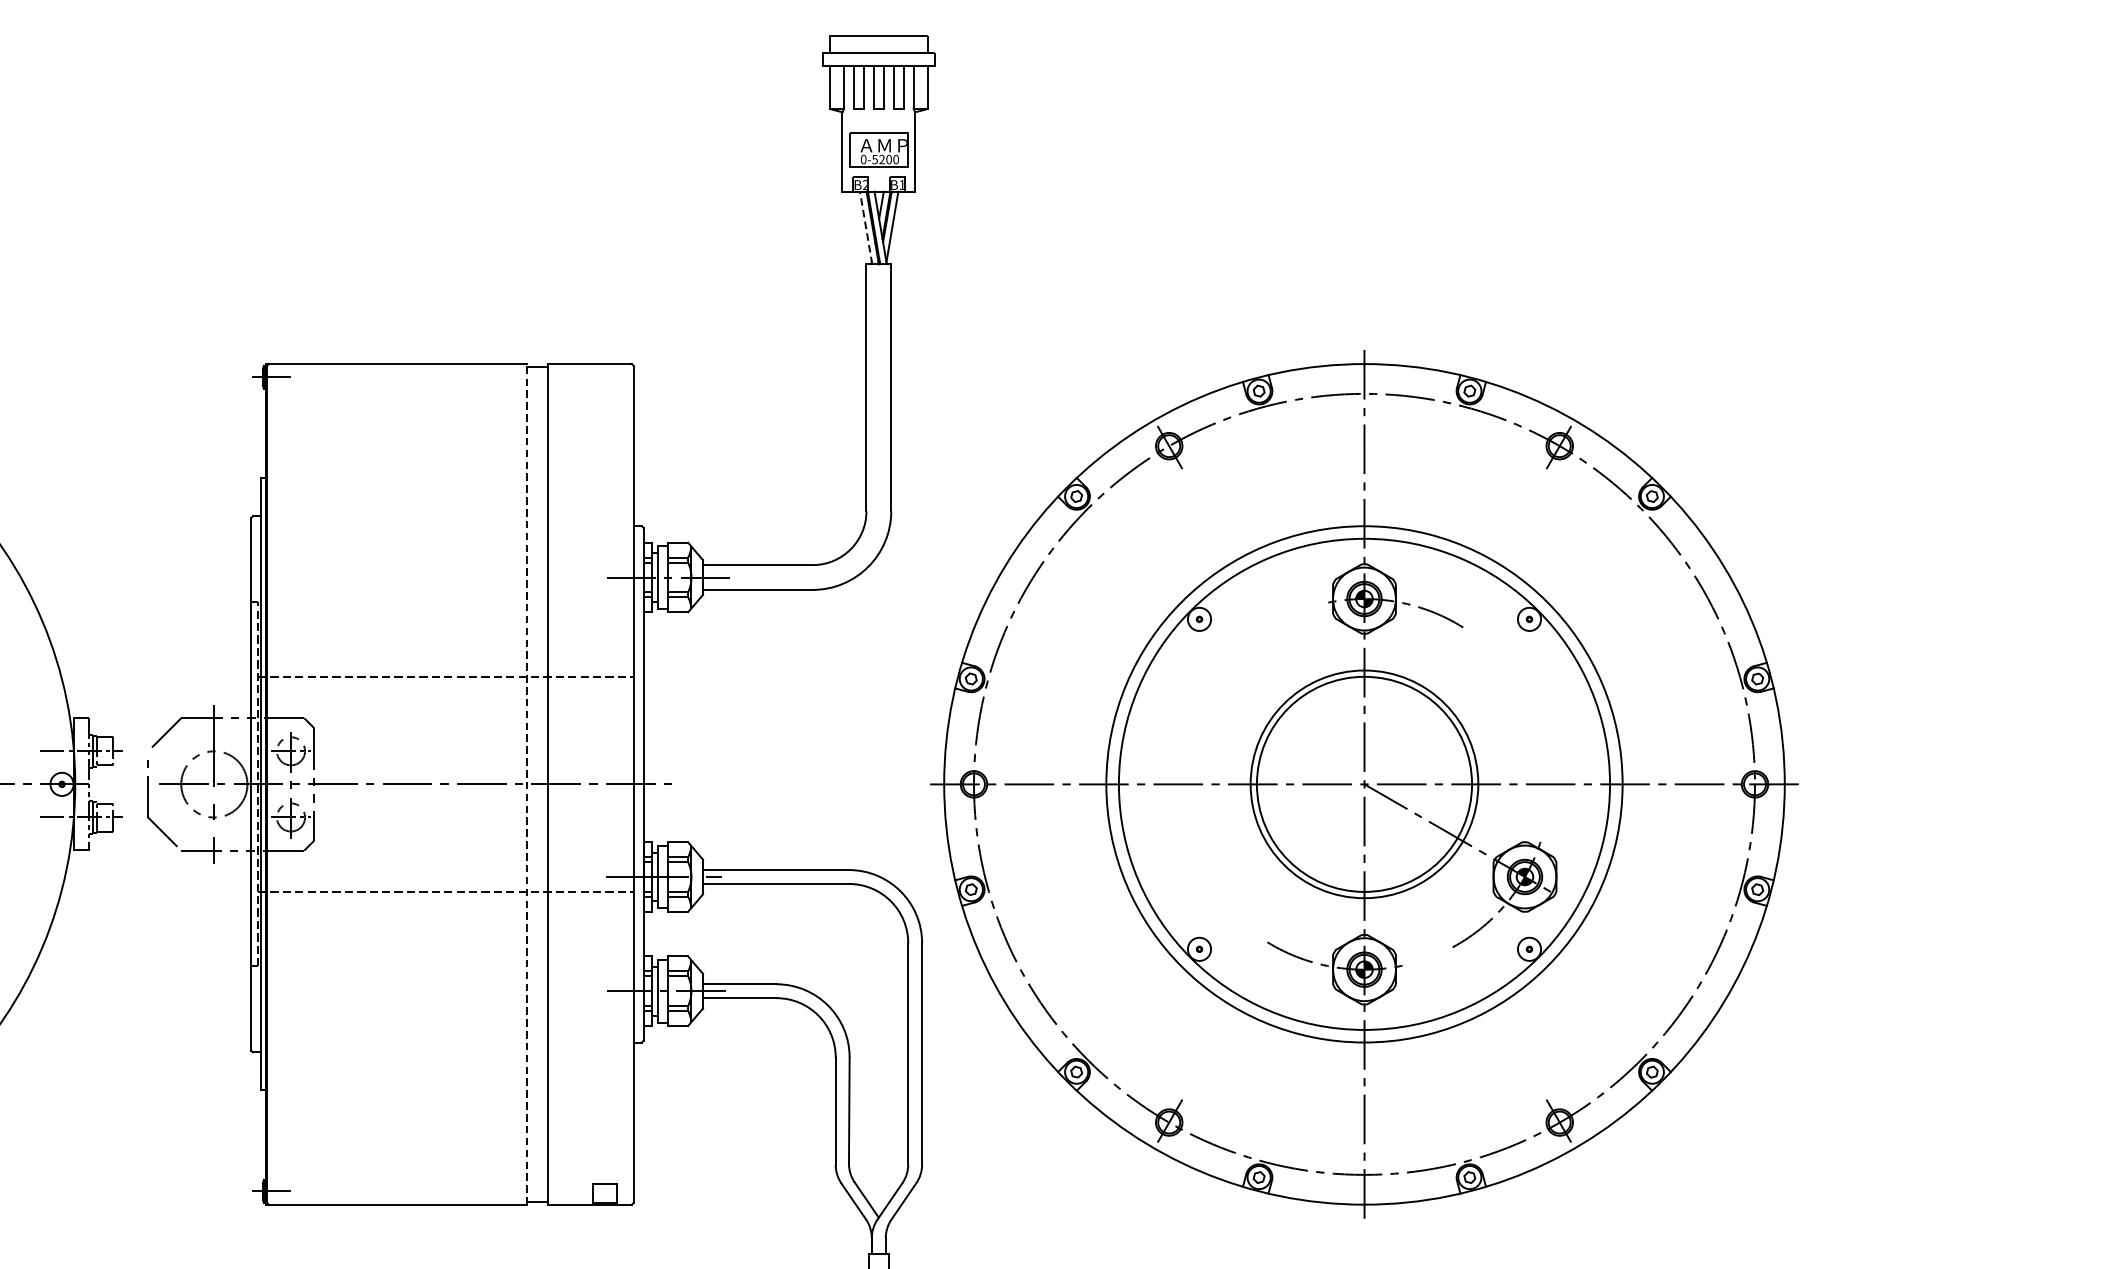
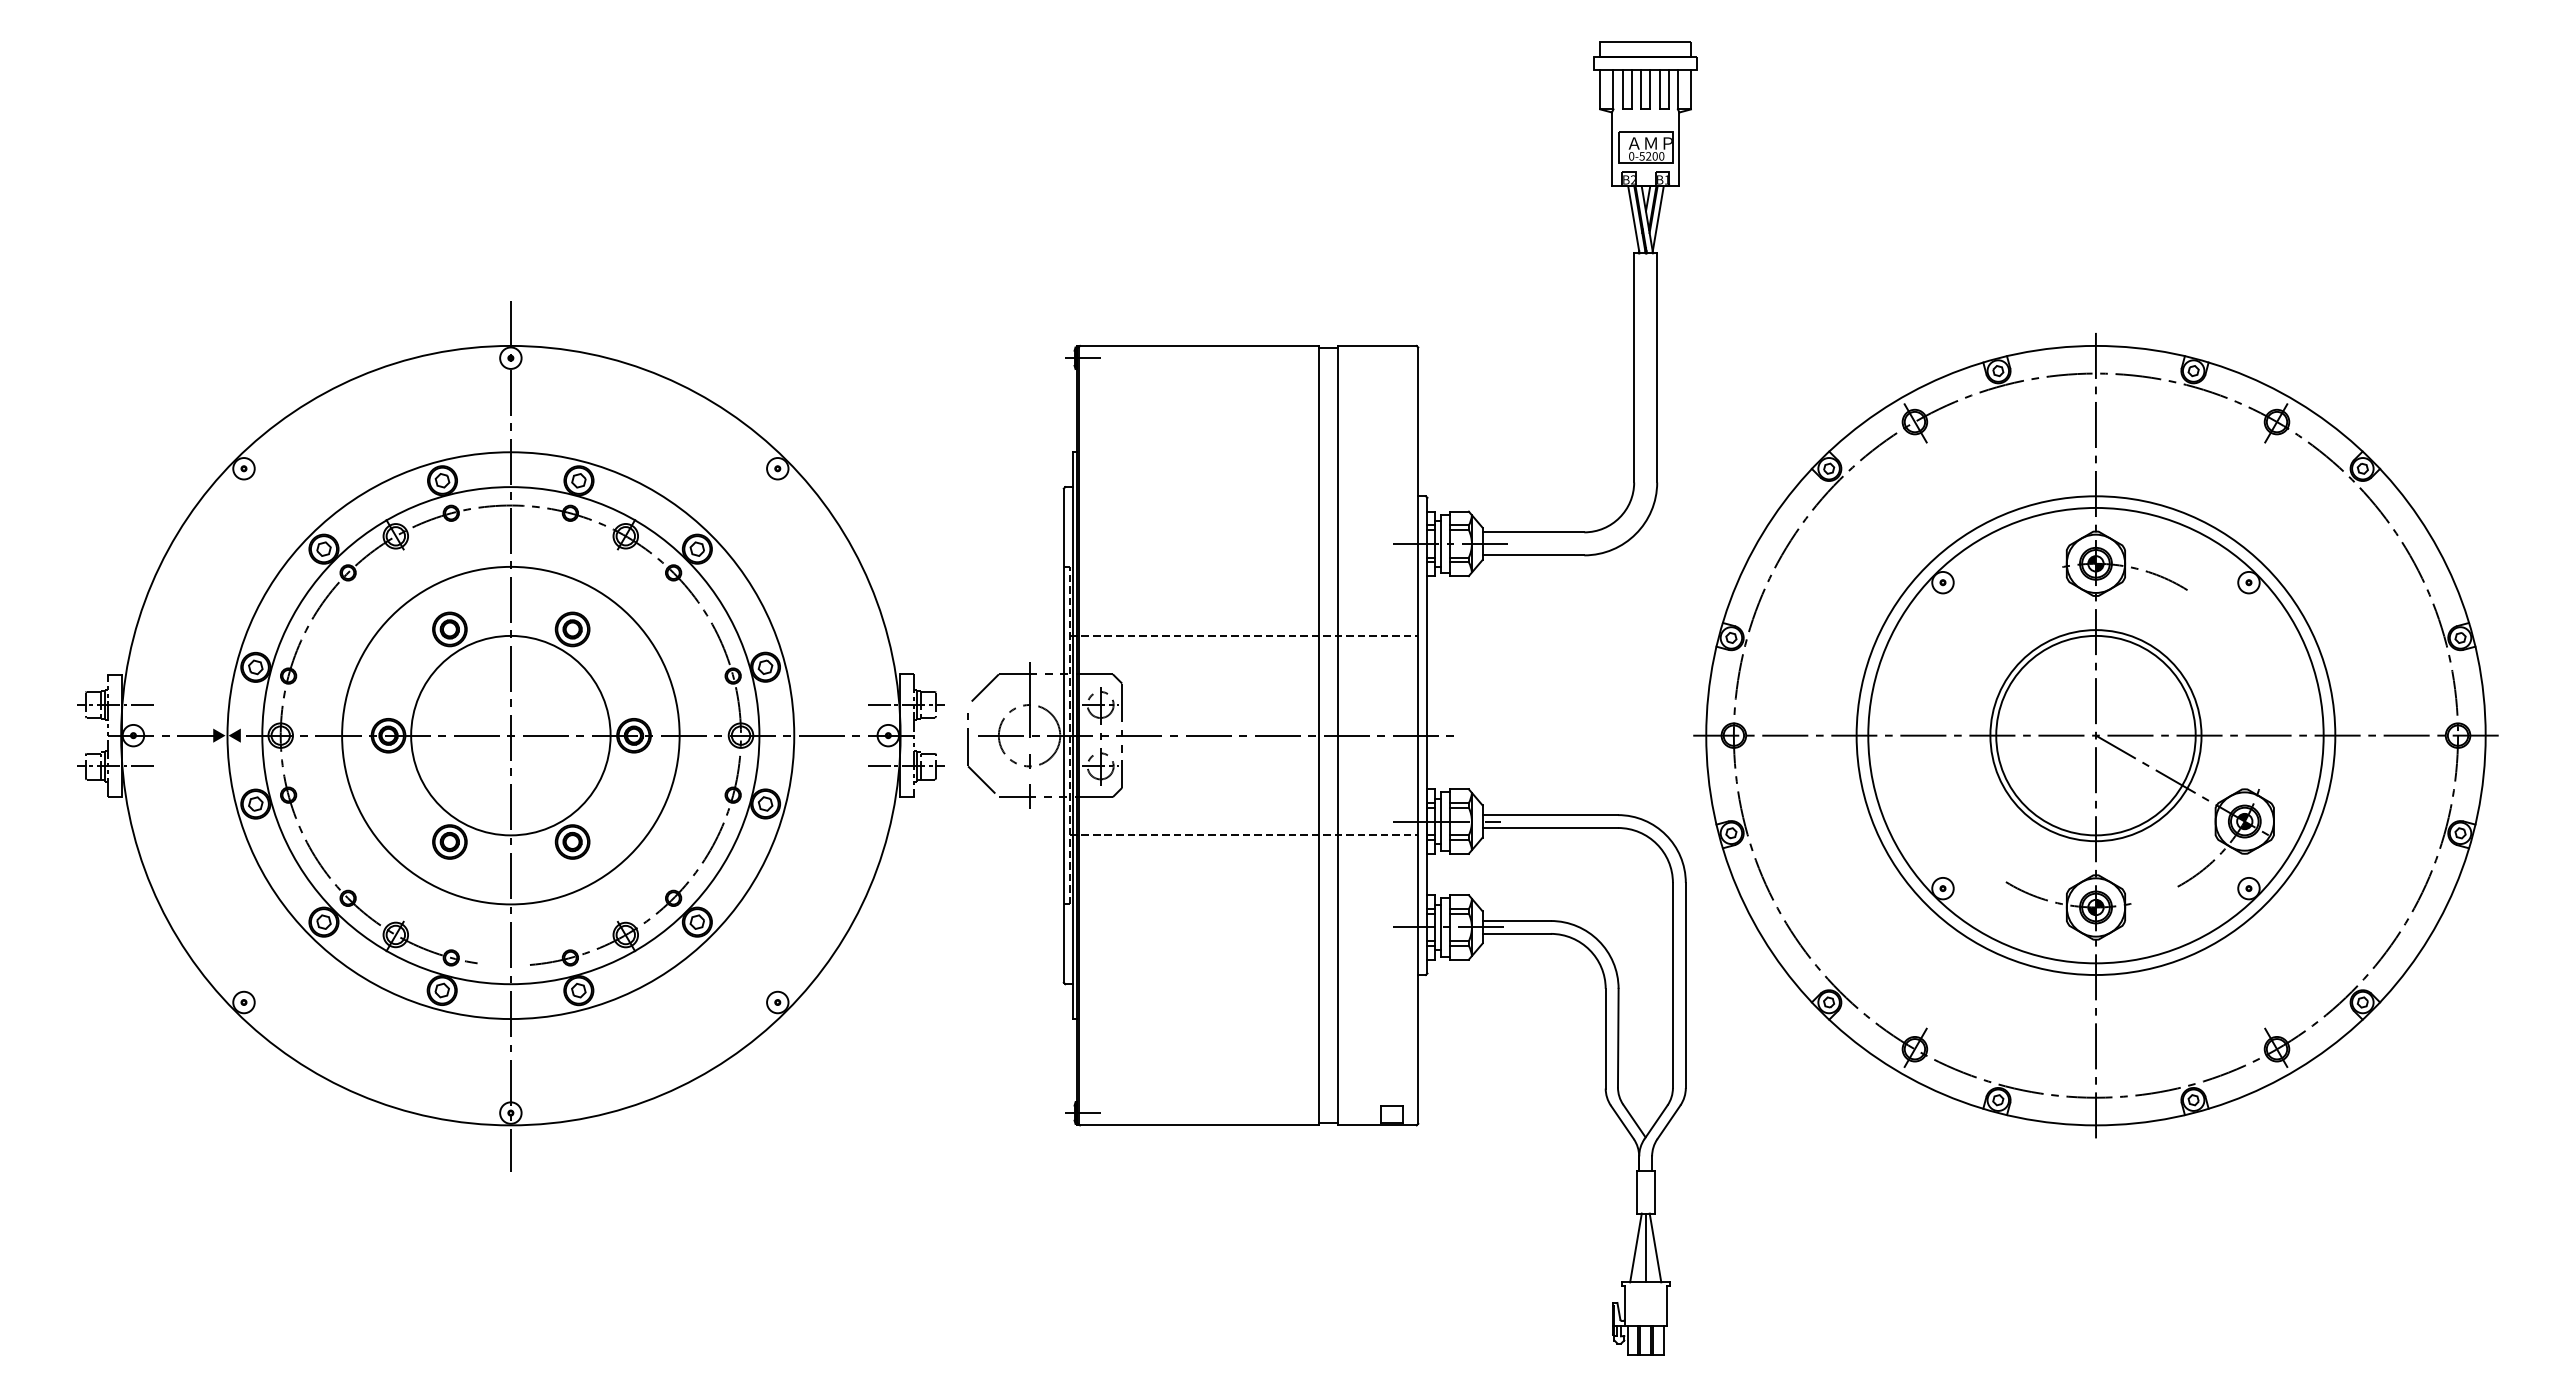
line: (865, 227) -> (1633, 219), dashed -> solid
line: (527, 784) -> (1319, 735), dashed -> solid

